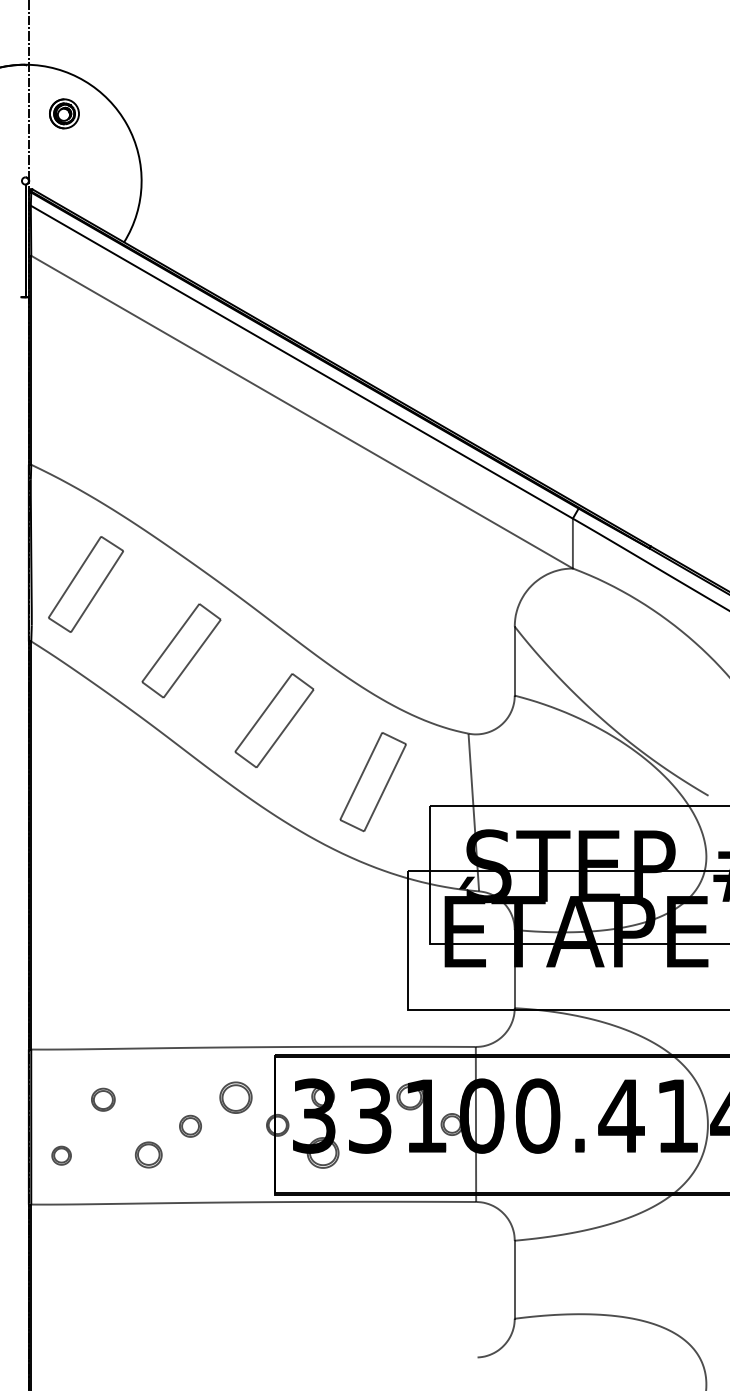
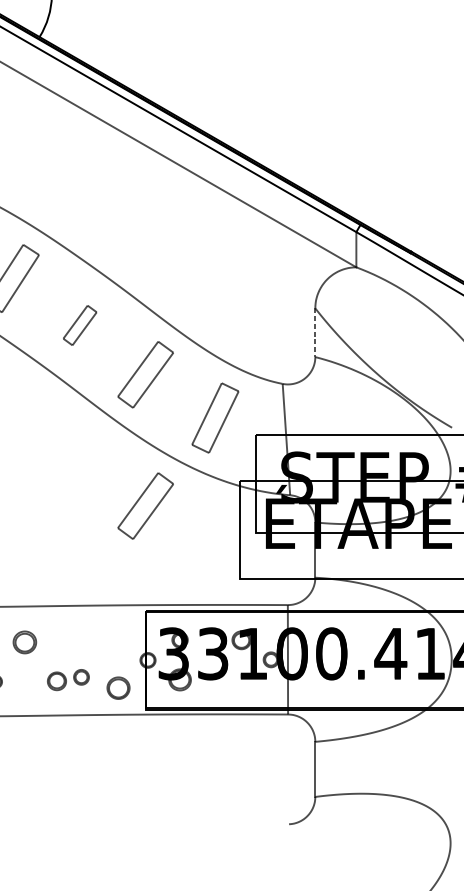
part: (181, 650) -> (80, 325), size x0.6
line: (514, 661) -> (315, 332), solid -> dashed
part: (274, 906) -> (145, 505), added
part: (235, 1097) -> (118, 688), moved
part: (103, 1099) -> (25, 642), size x1.4
part: (190, 1125) -> (81, 676), moved

